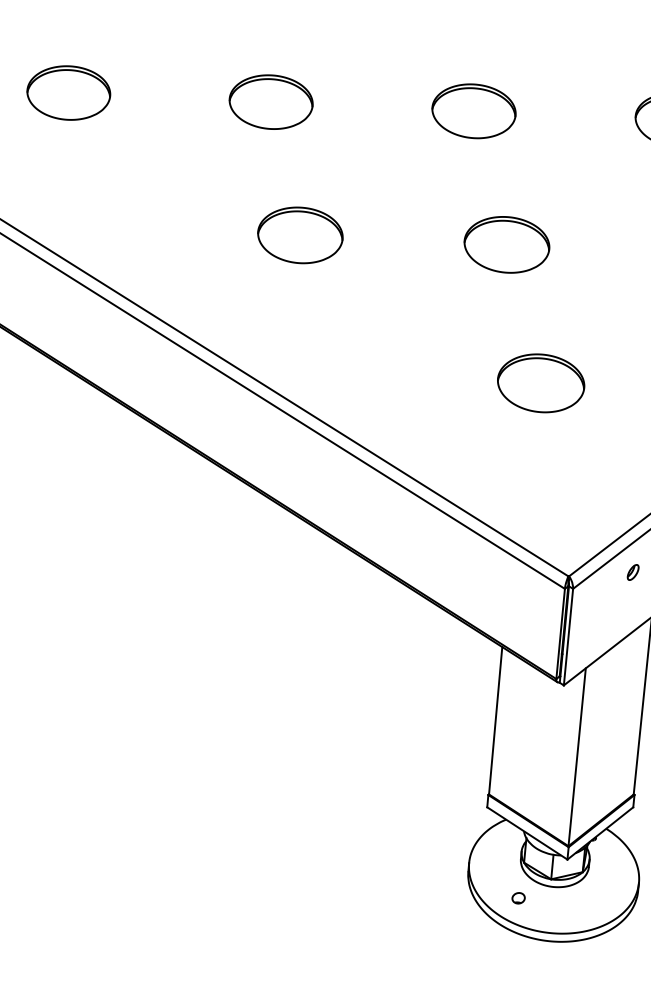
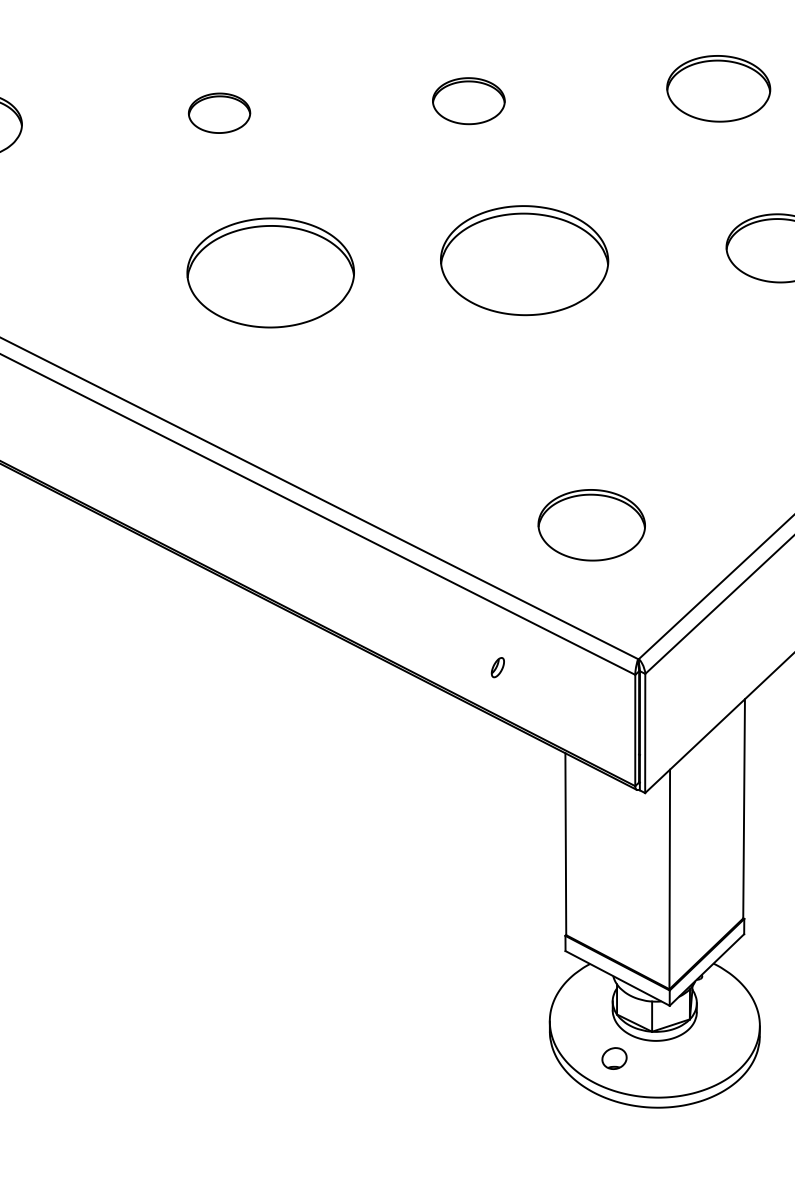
part: (270, 101) -> (218, 112), size x0.6
part: (473, 111) -> (468, 101), size x0.7
part: (300, 235) -> (270, 273), size x1.6
part: (506, 244) -> (523, 260), size x1.6
part: (541, 383) -> (592, 525), moved
part: (632, 572) -> (497, 667), moved
part: (518, 898) -> (614, 1059), size x1.6

